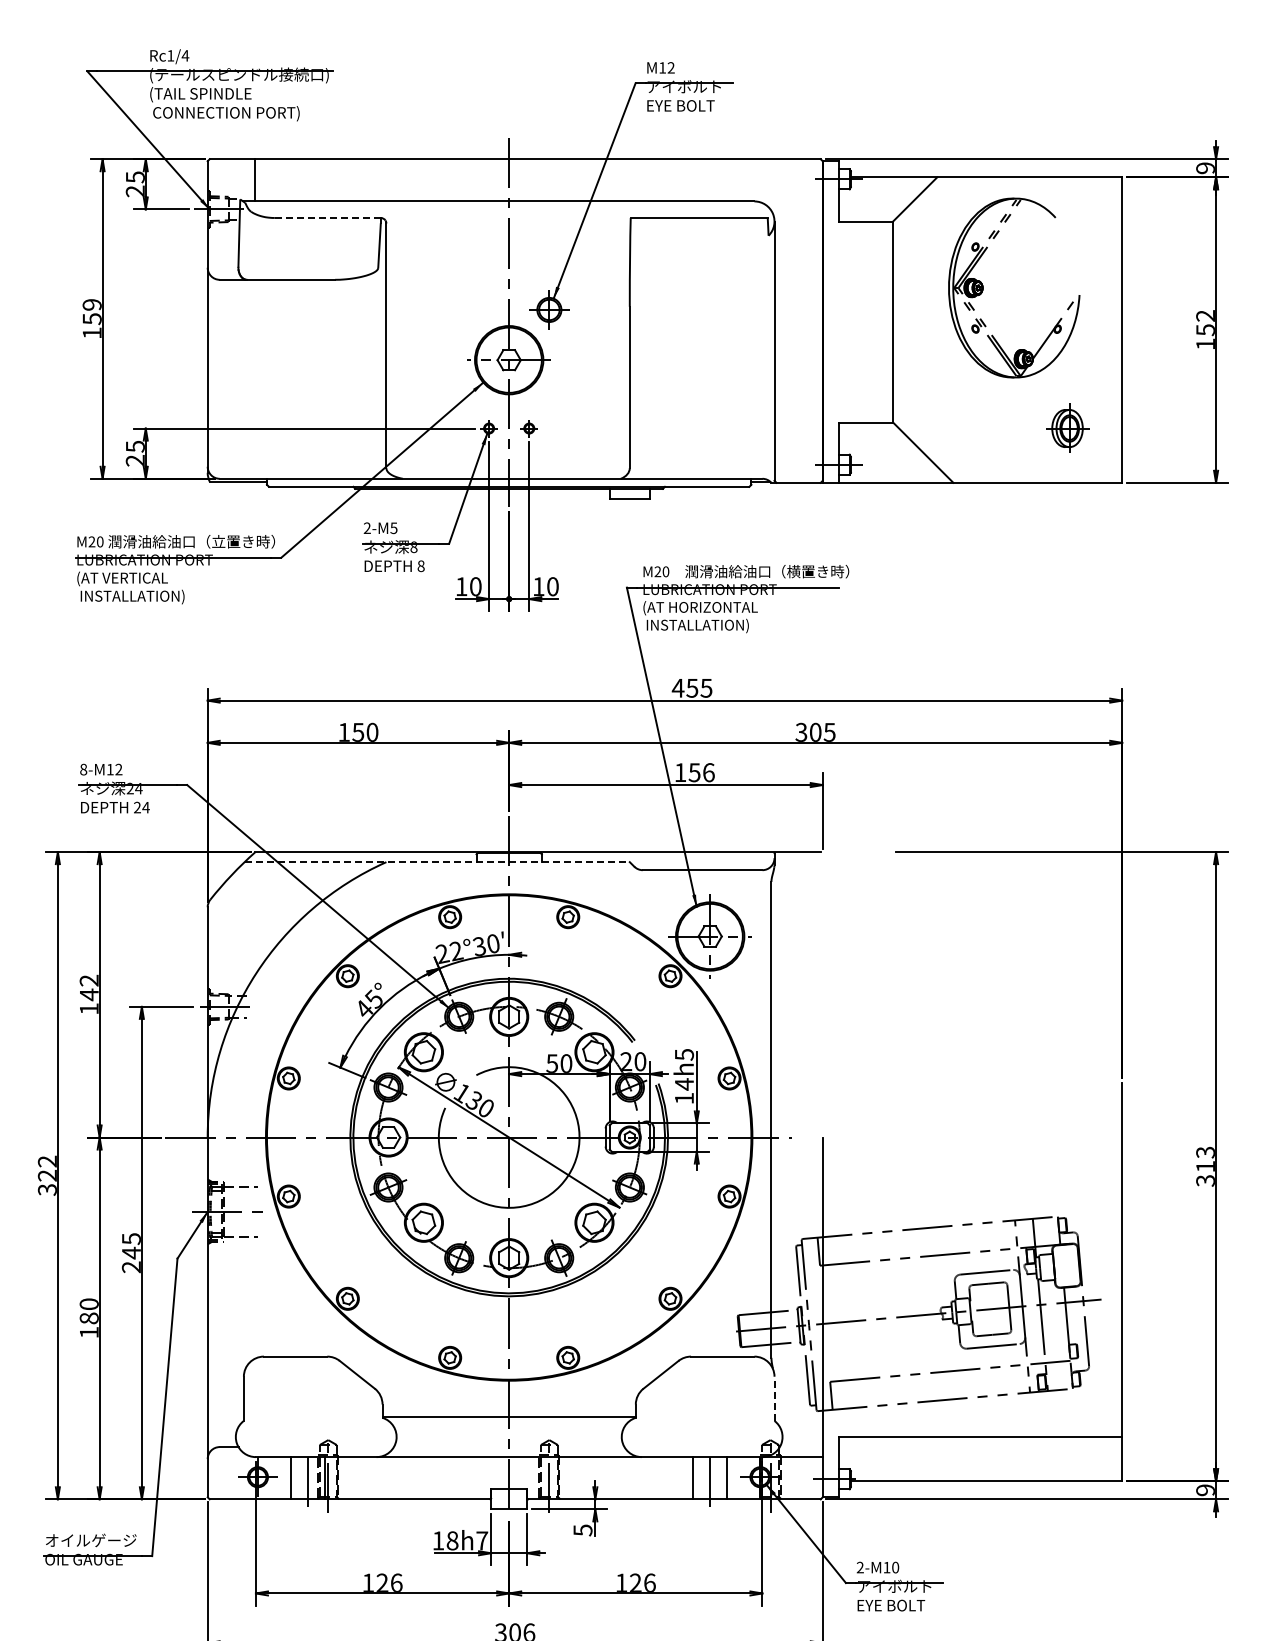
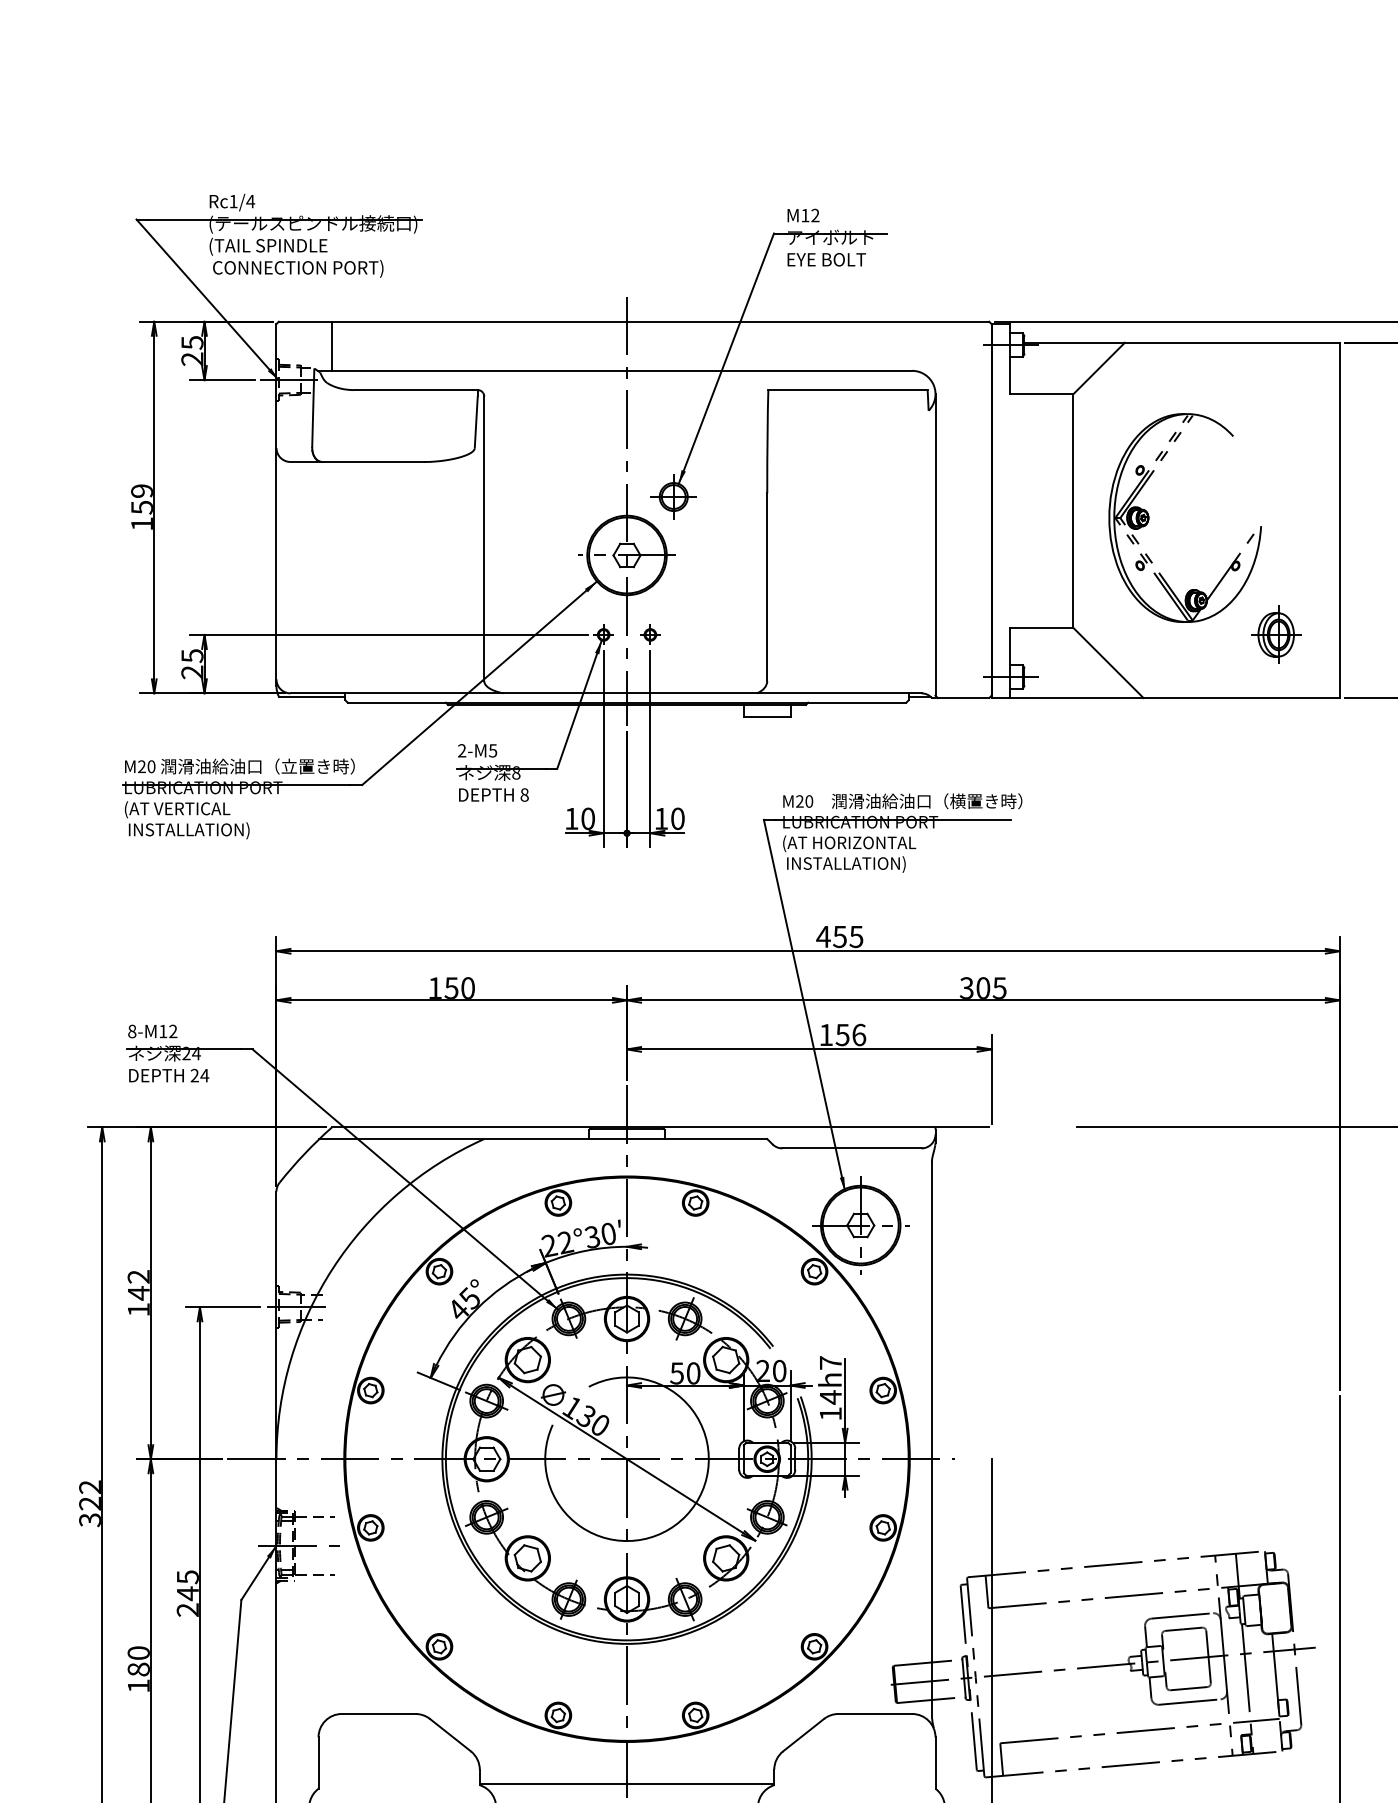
line: (328, 217) -> (416, 389), dashed -> solid
part: (983, 287) -> (1149, 517), moved
line: (437, 862) -> (543, 1139), dashed -> solid
text: (684, 1054) -> (830, 1362), 14h5 -> 14h7
line: (774, 1398) -> (935, 1762), dashed -> solid

